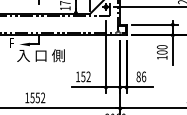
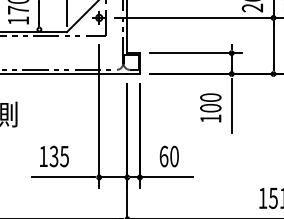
text: (85, 76) -> (58, 155), 152 -> 135
text: (141, 76) -> (169, 155), 86 -> 60

